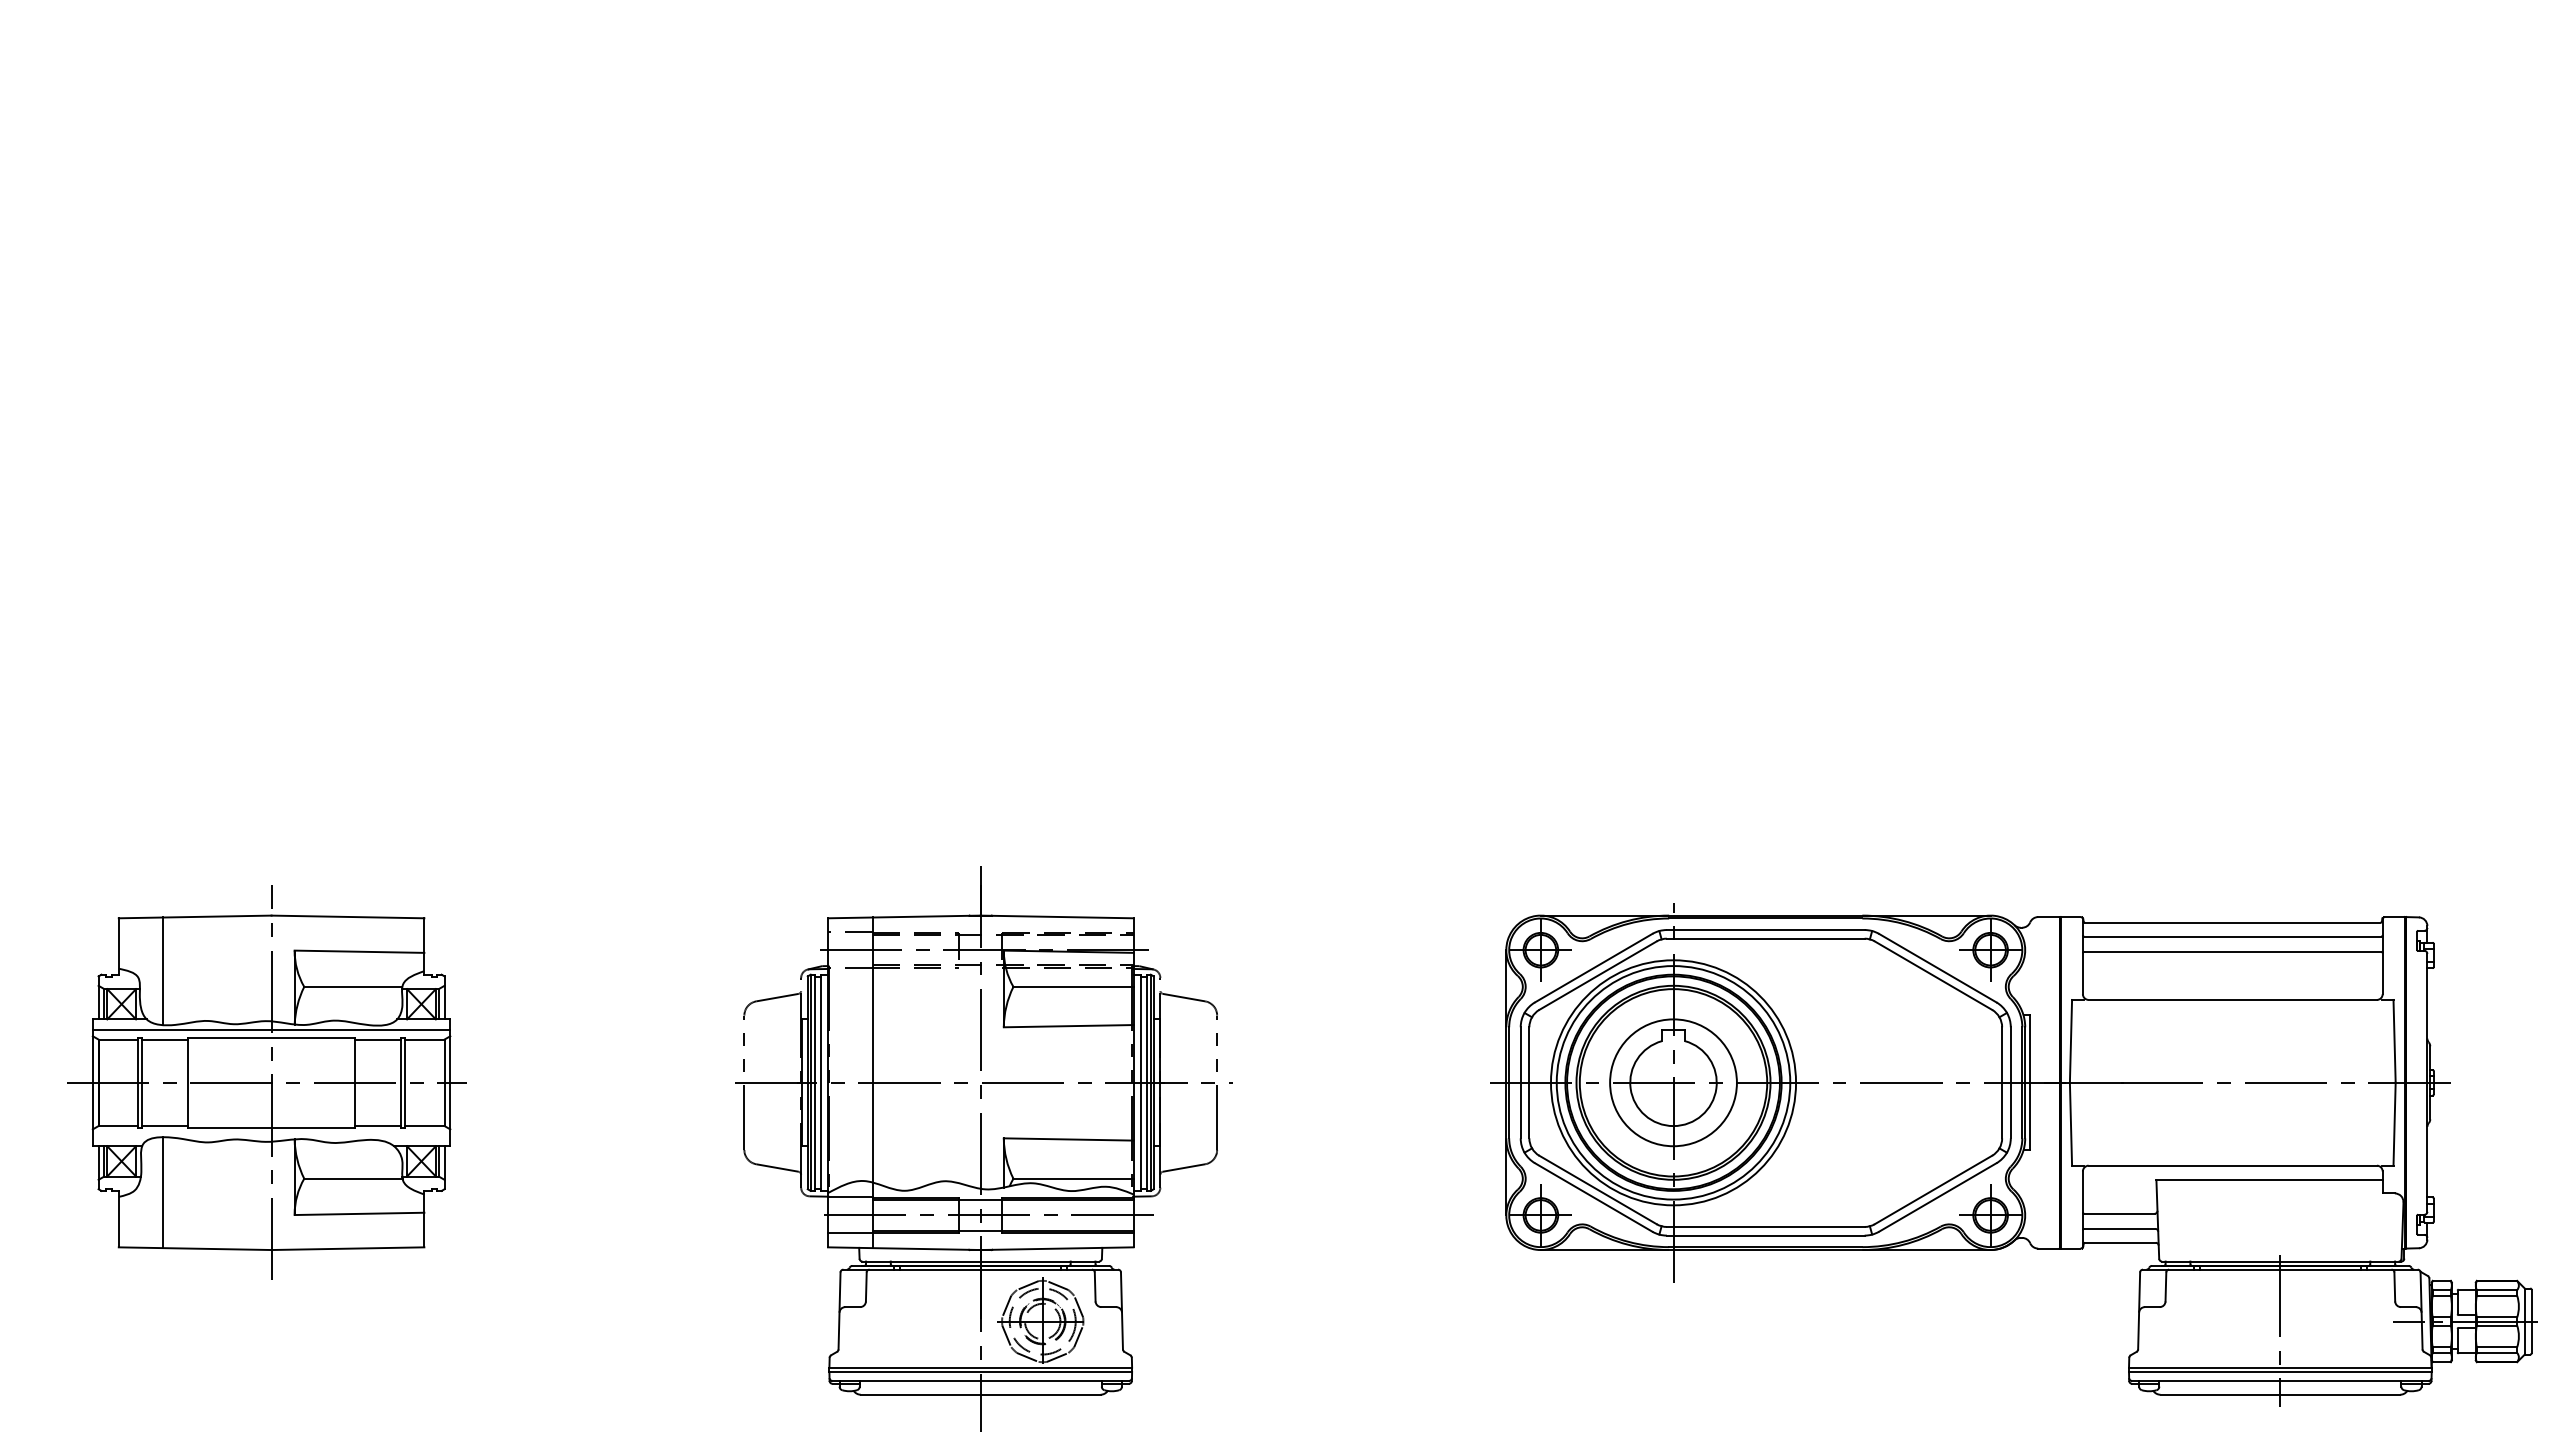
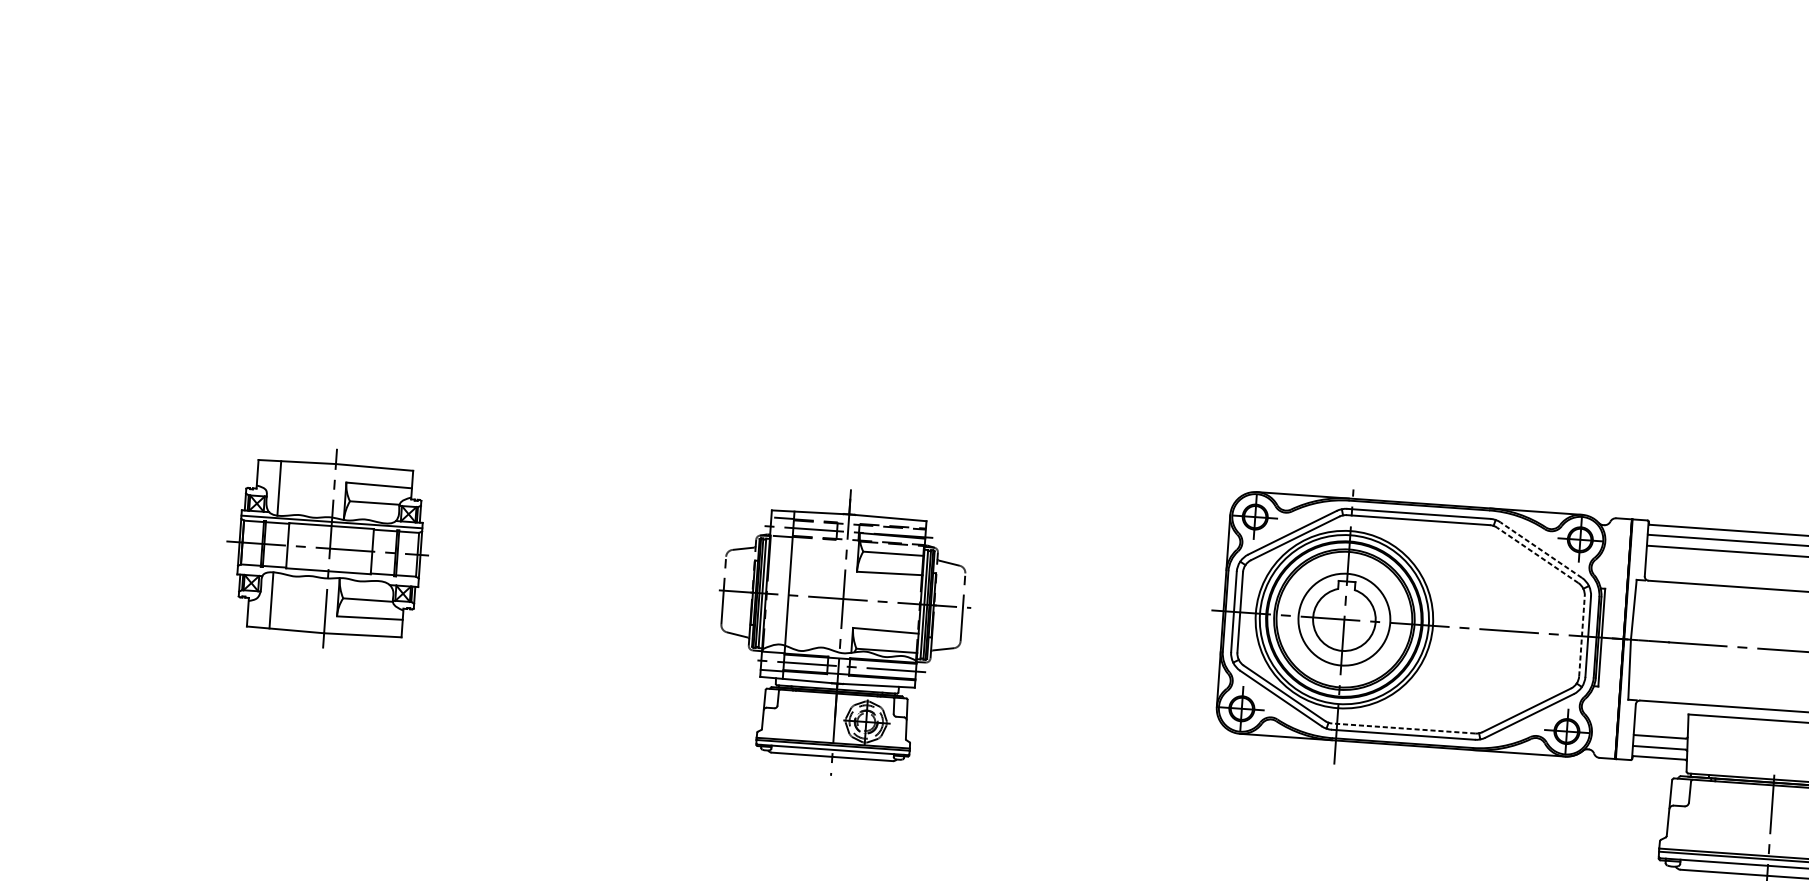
line: (1937, 968) -> (1541, 550), solid -> dashed
line: (1933, 975) -> (1537, 555), solid -> dashed
part: (266, 1082) -> (327, 548), size x0.7
line: (2002, 1082) -> (1582, 636), solid -> dashed
part: (983, 1148) -> (842, 632), size x0.7
line: (1765, 1226) -> (1403, 728), solid -> dashed

